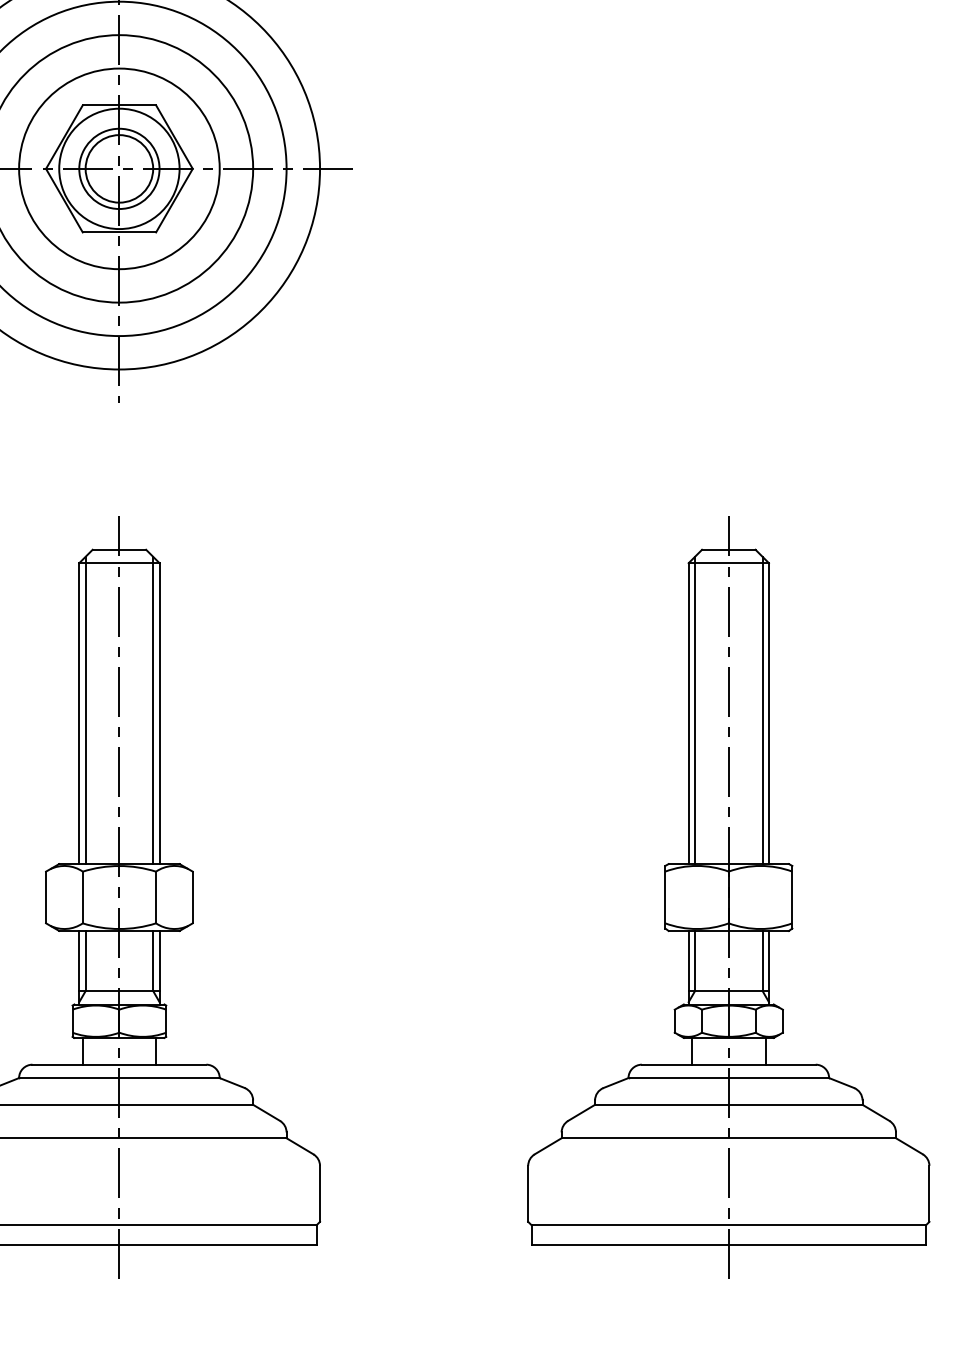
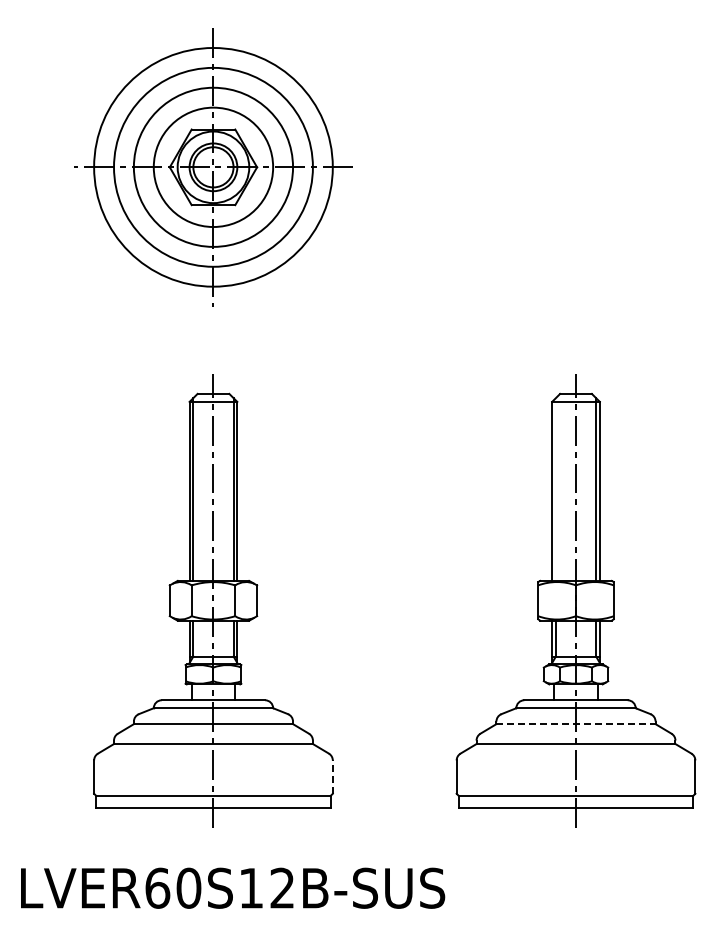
line: (694, 710) -> (555, 489), removed
line: (729, 1105) -> (576, 724), solid -> dashed
line: (319, 1194) -> (332, 777), solid -> dashed

